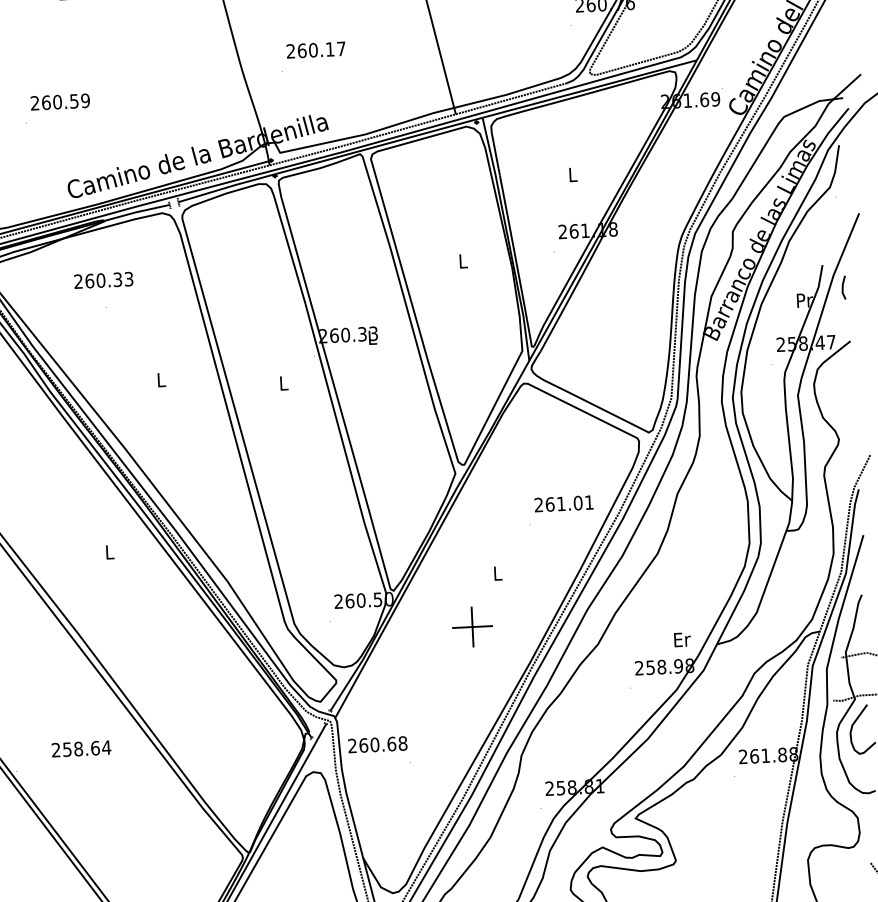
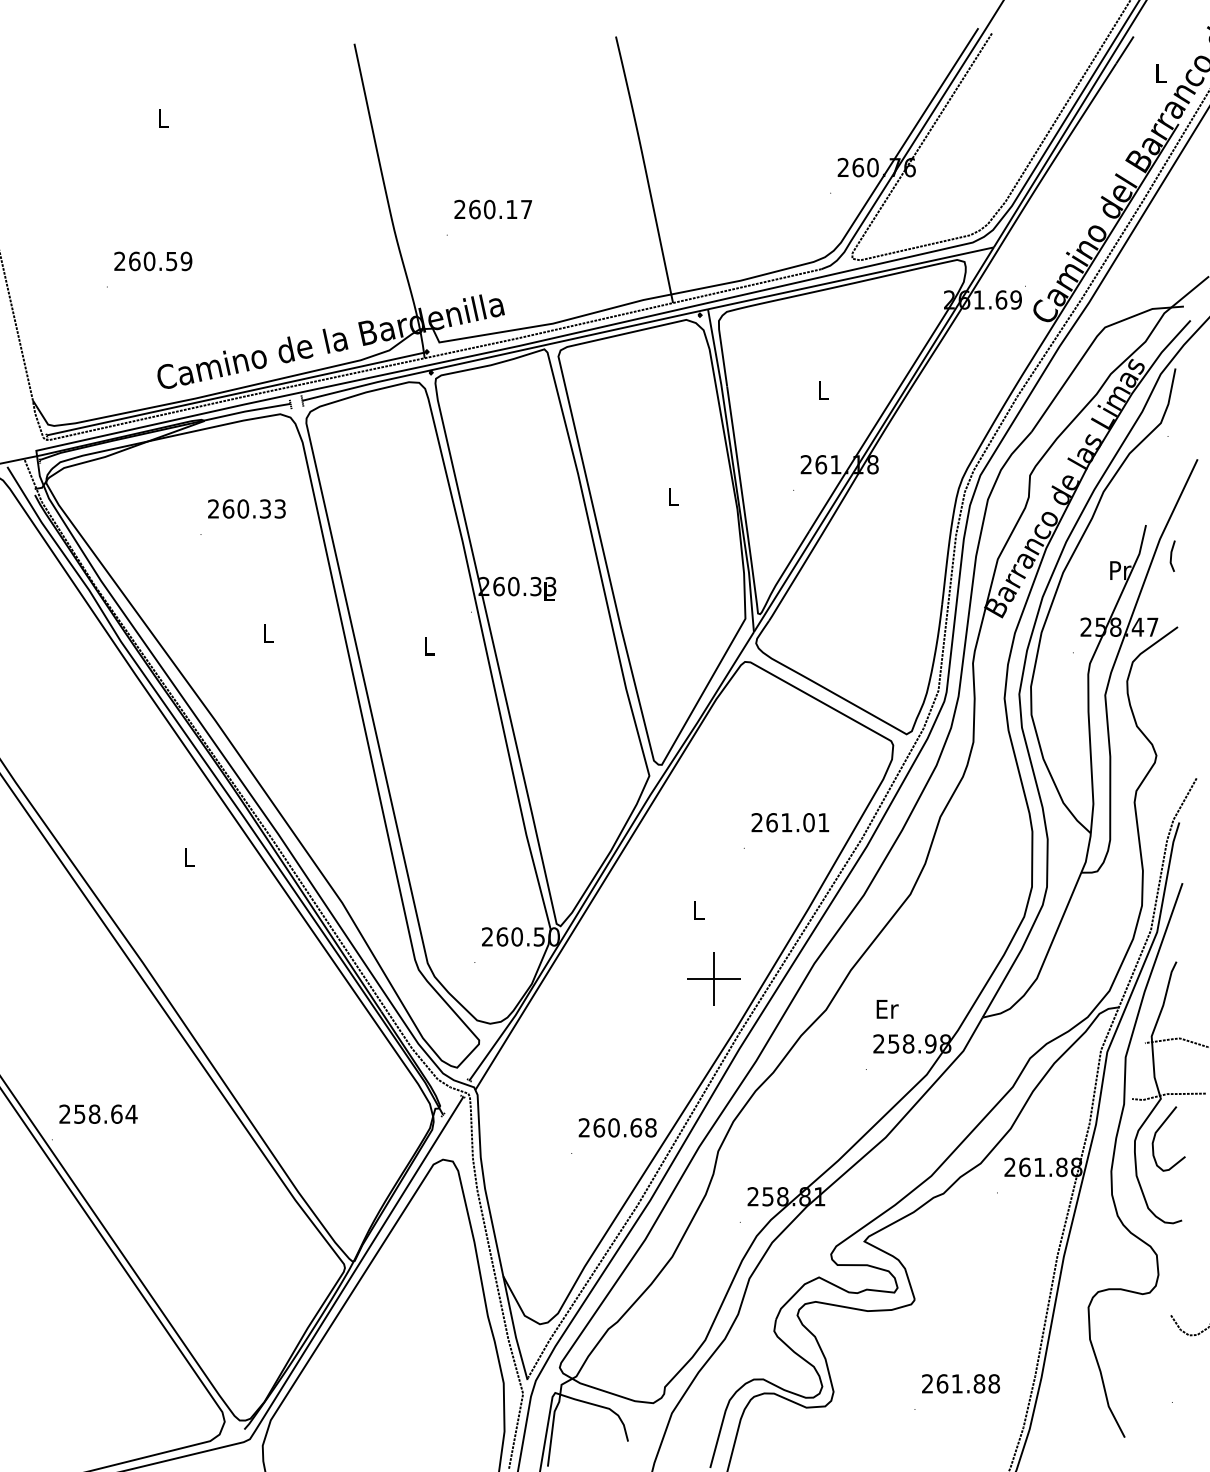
text: (103, 280) -> (246, 508), moved
part: (472, 626) -> (713, 978), moved
text: (682, 639) -> (887, 1009), moved
text: (377, 744) -> (617, 1127), moved
text: (81, 748) -> (98, 1113), moved

